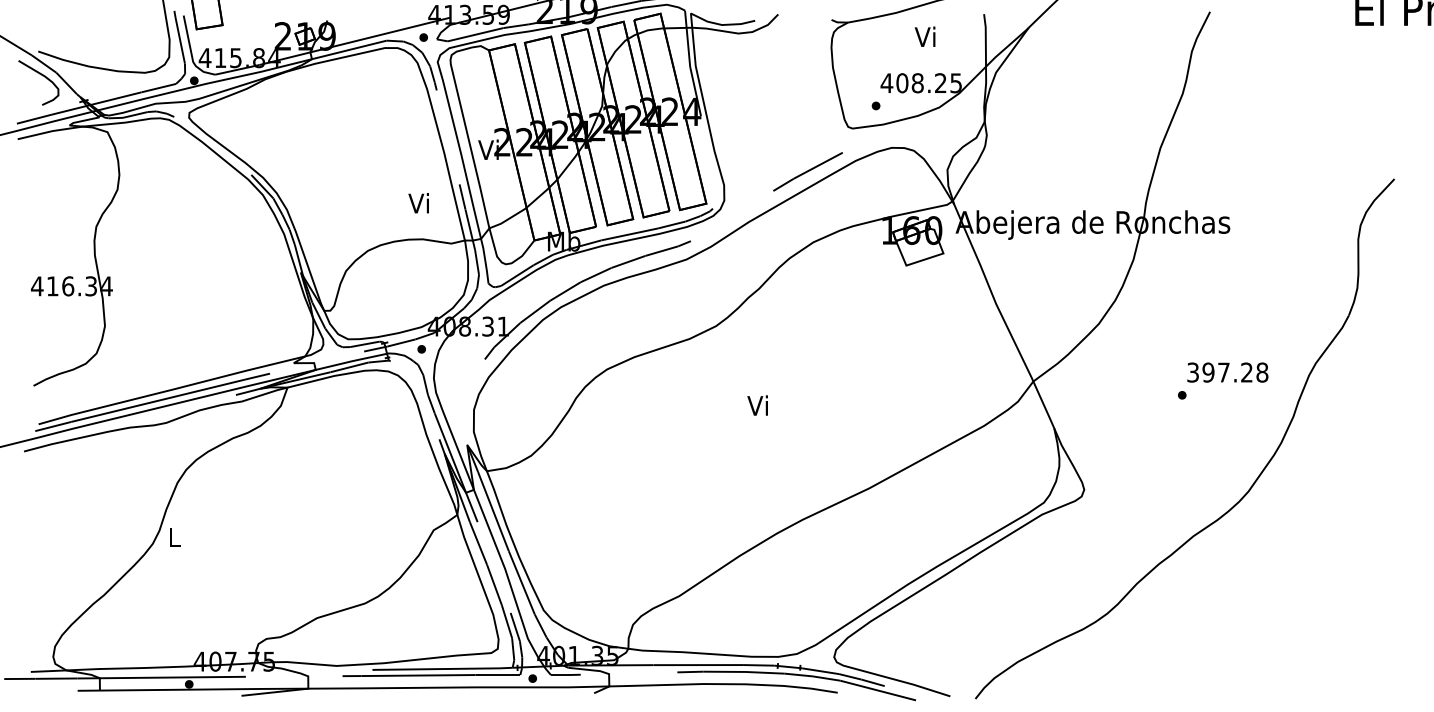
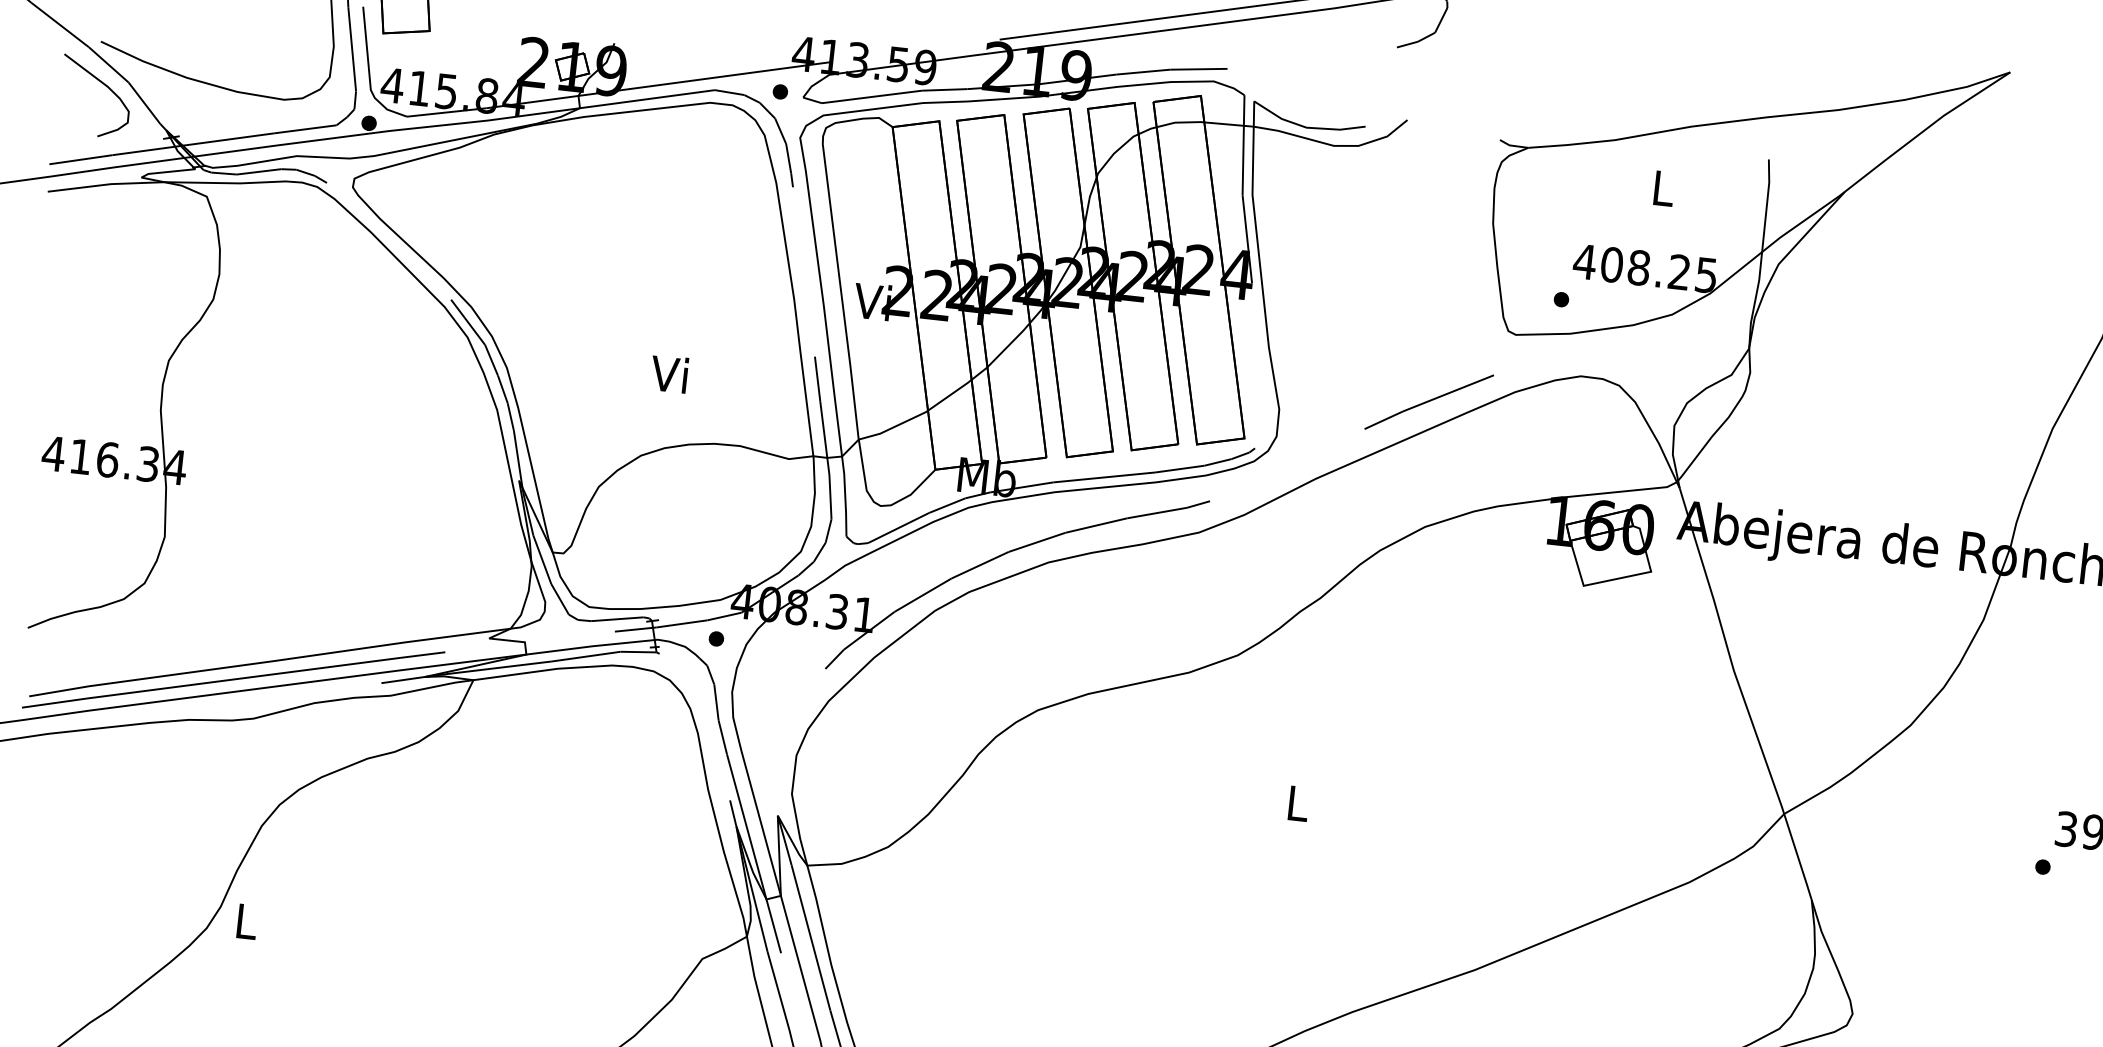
text: (924, 36) -> (1659, 187), Vi -> L
text: (418, 203) -> (668, 374), moved
text: (757, 405) -> (1295, 802), Vi -> L

